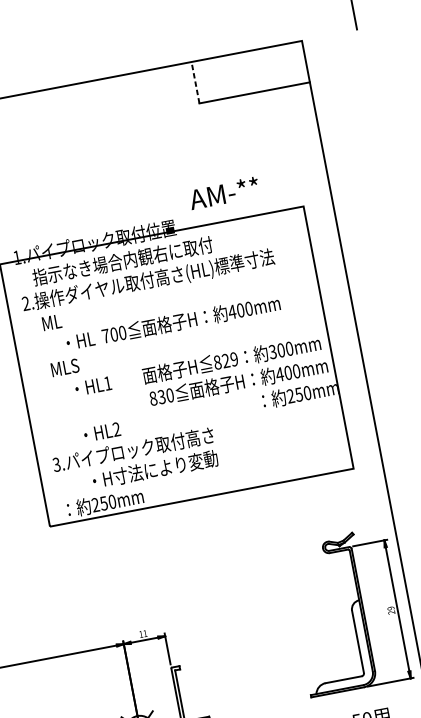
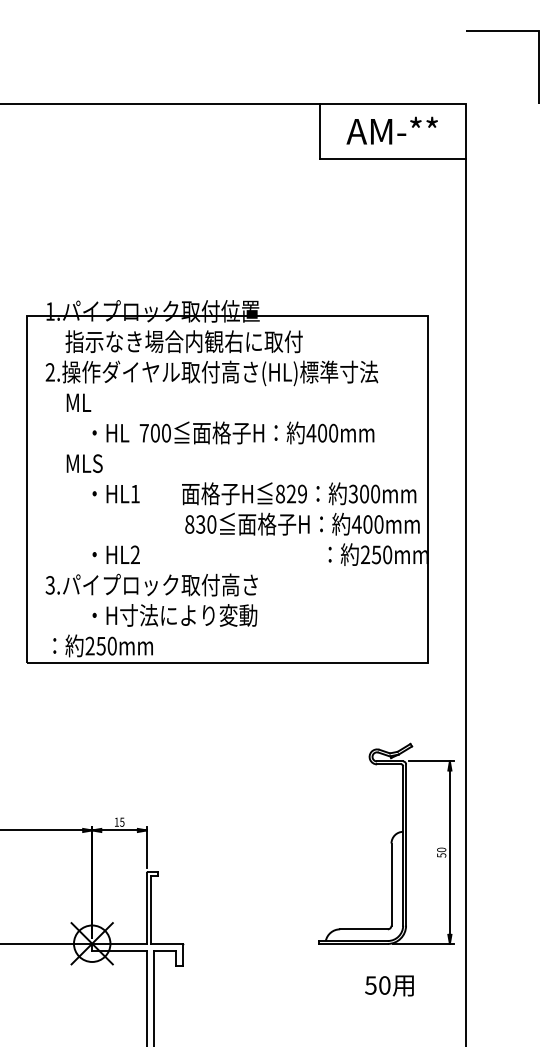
line: (195, 82) -> (320, 131), dashed -> solid
text: (223, 193) -> (391, 130), moved
text: (391, 610) -> (441, 852), 29 -> 50
text: (145, 633) -> (122, 821), 11 -> 15

